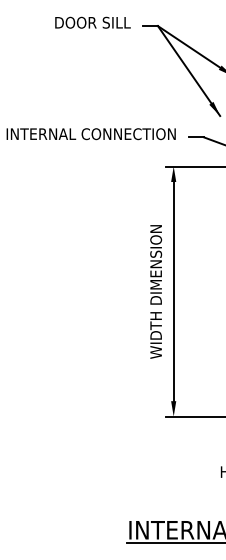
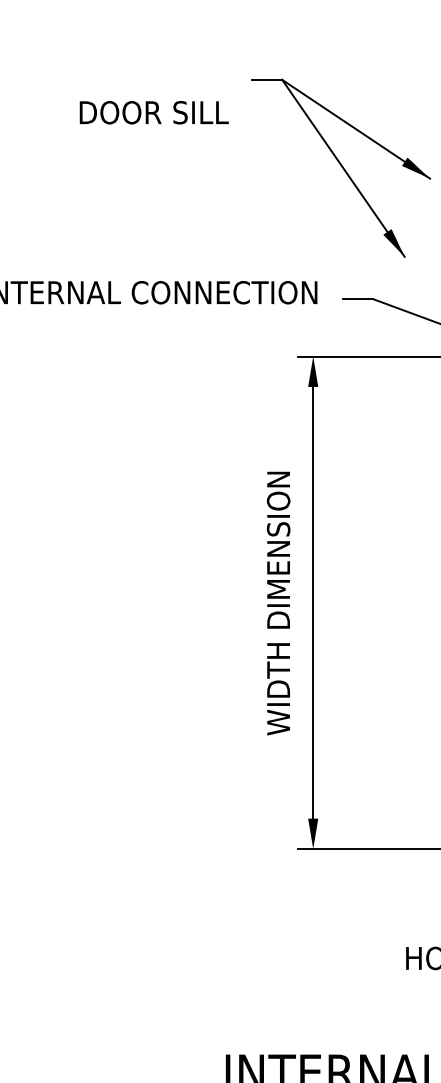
text: (92, 22) -> (153, 112), moved

